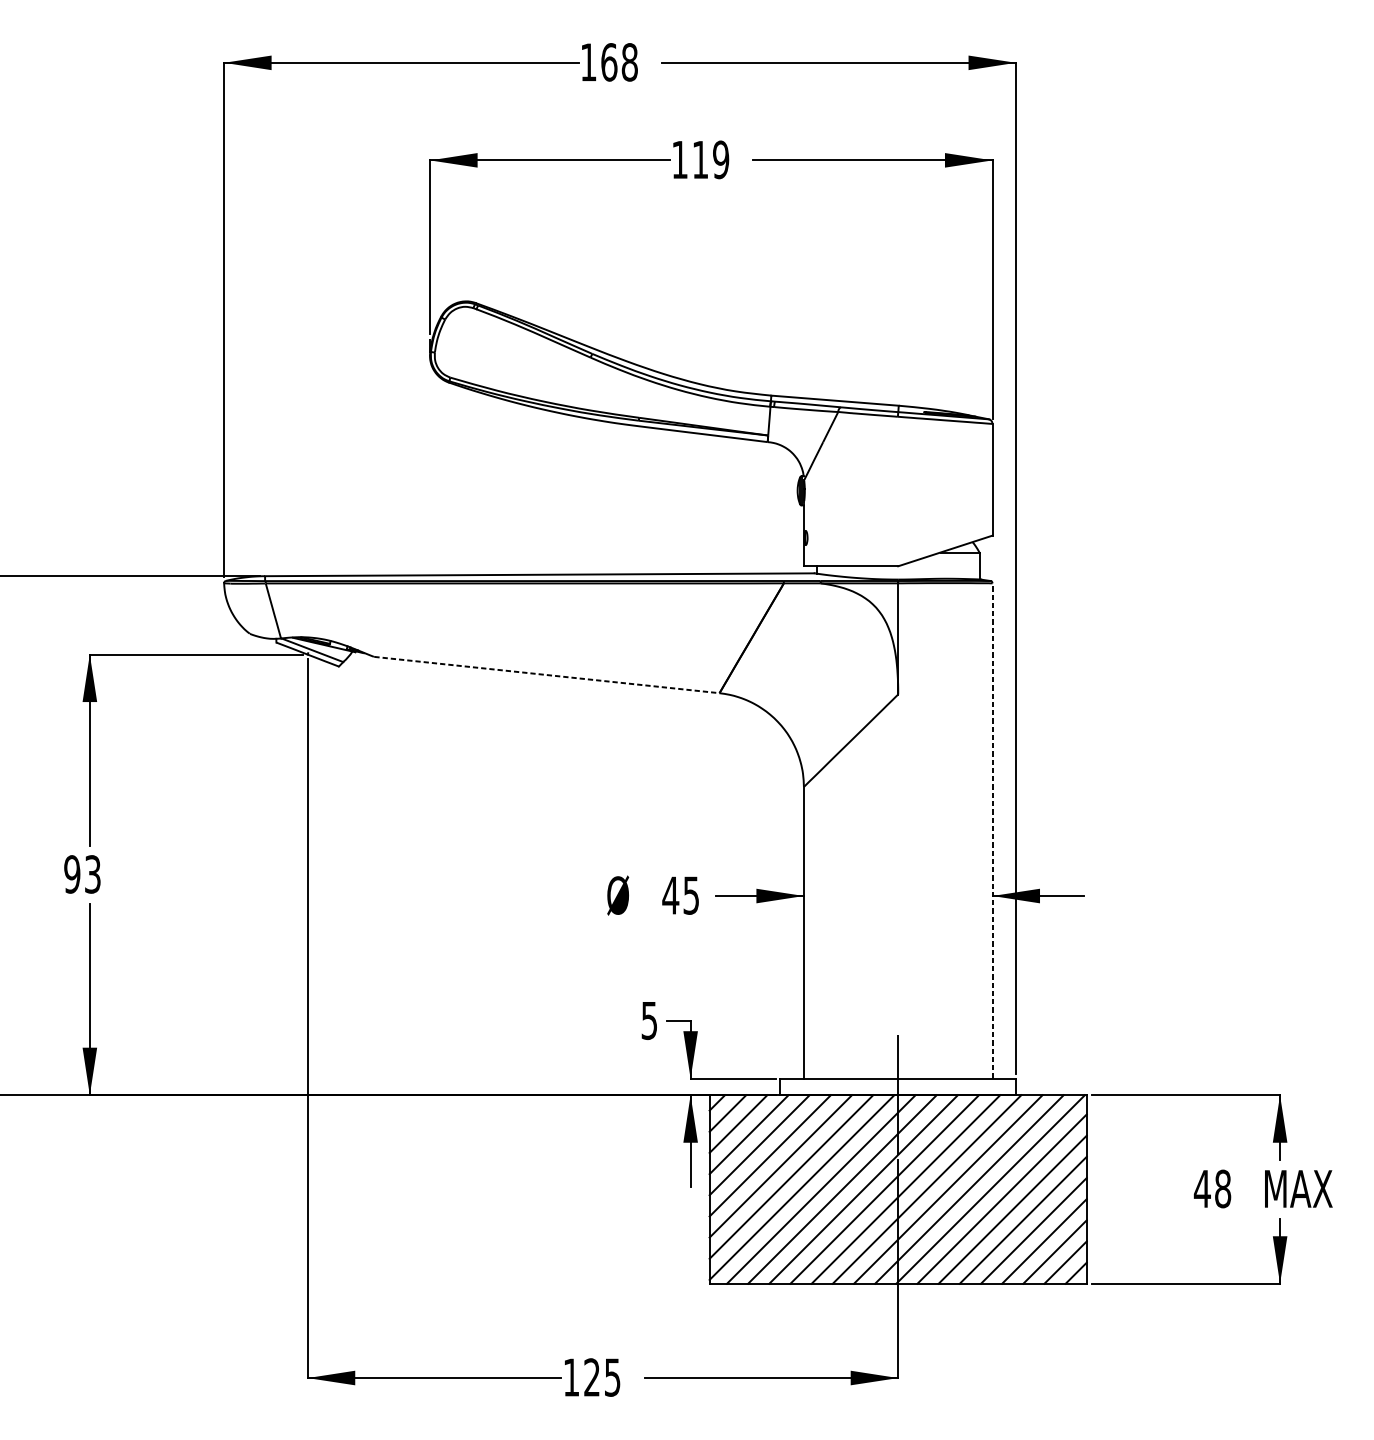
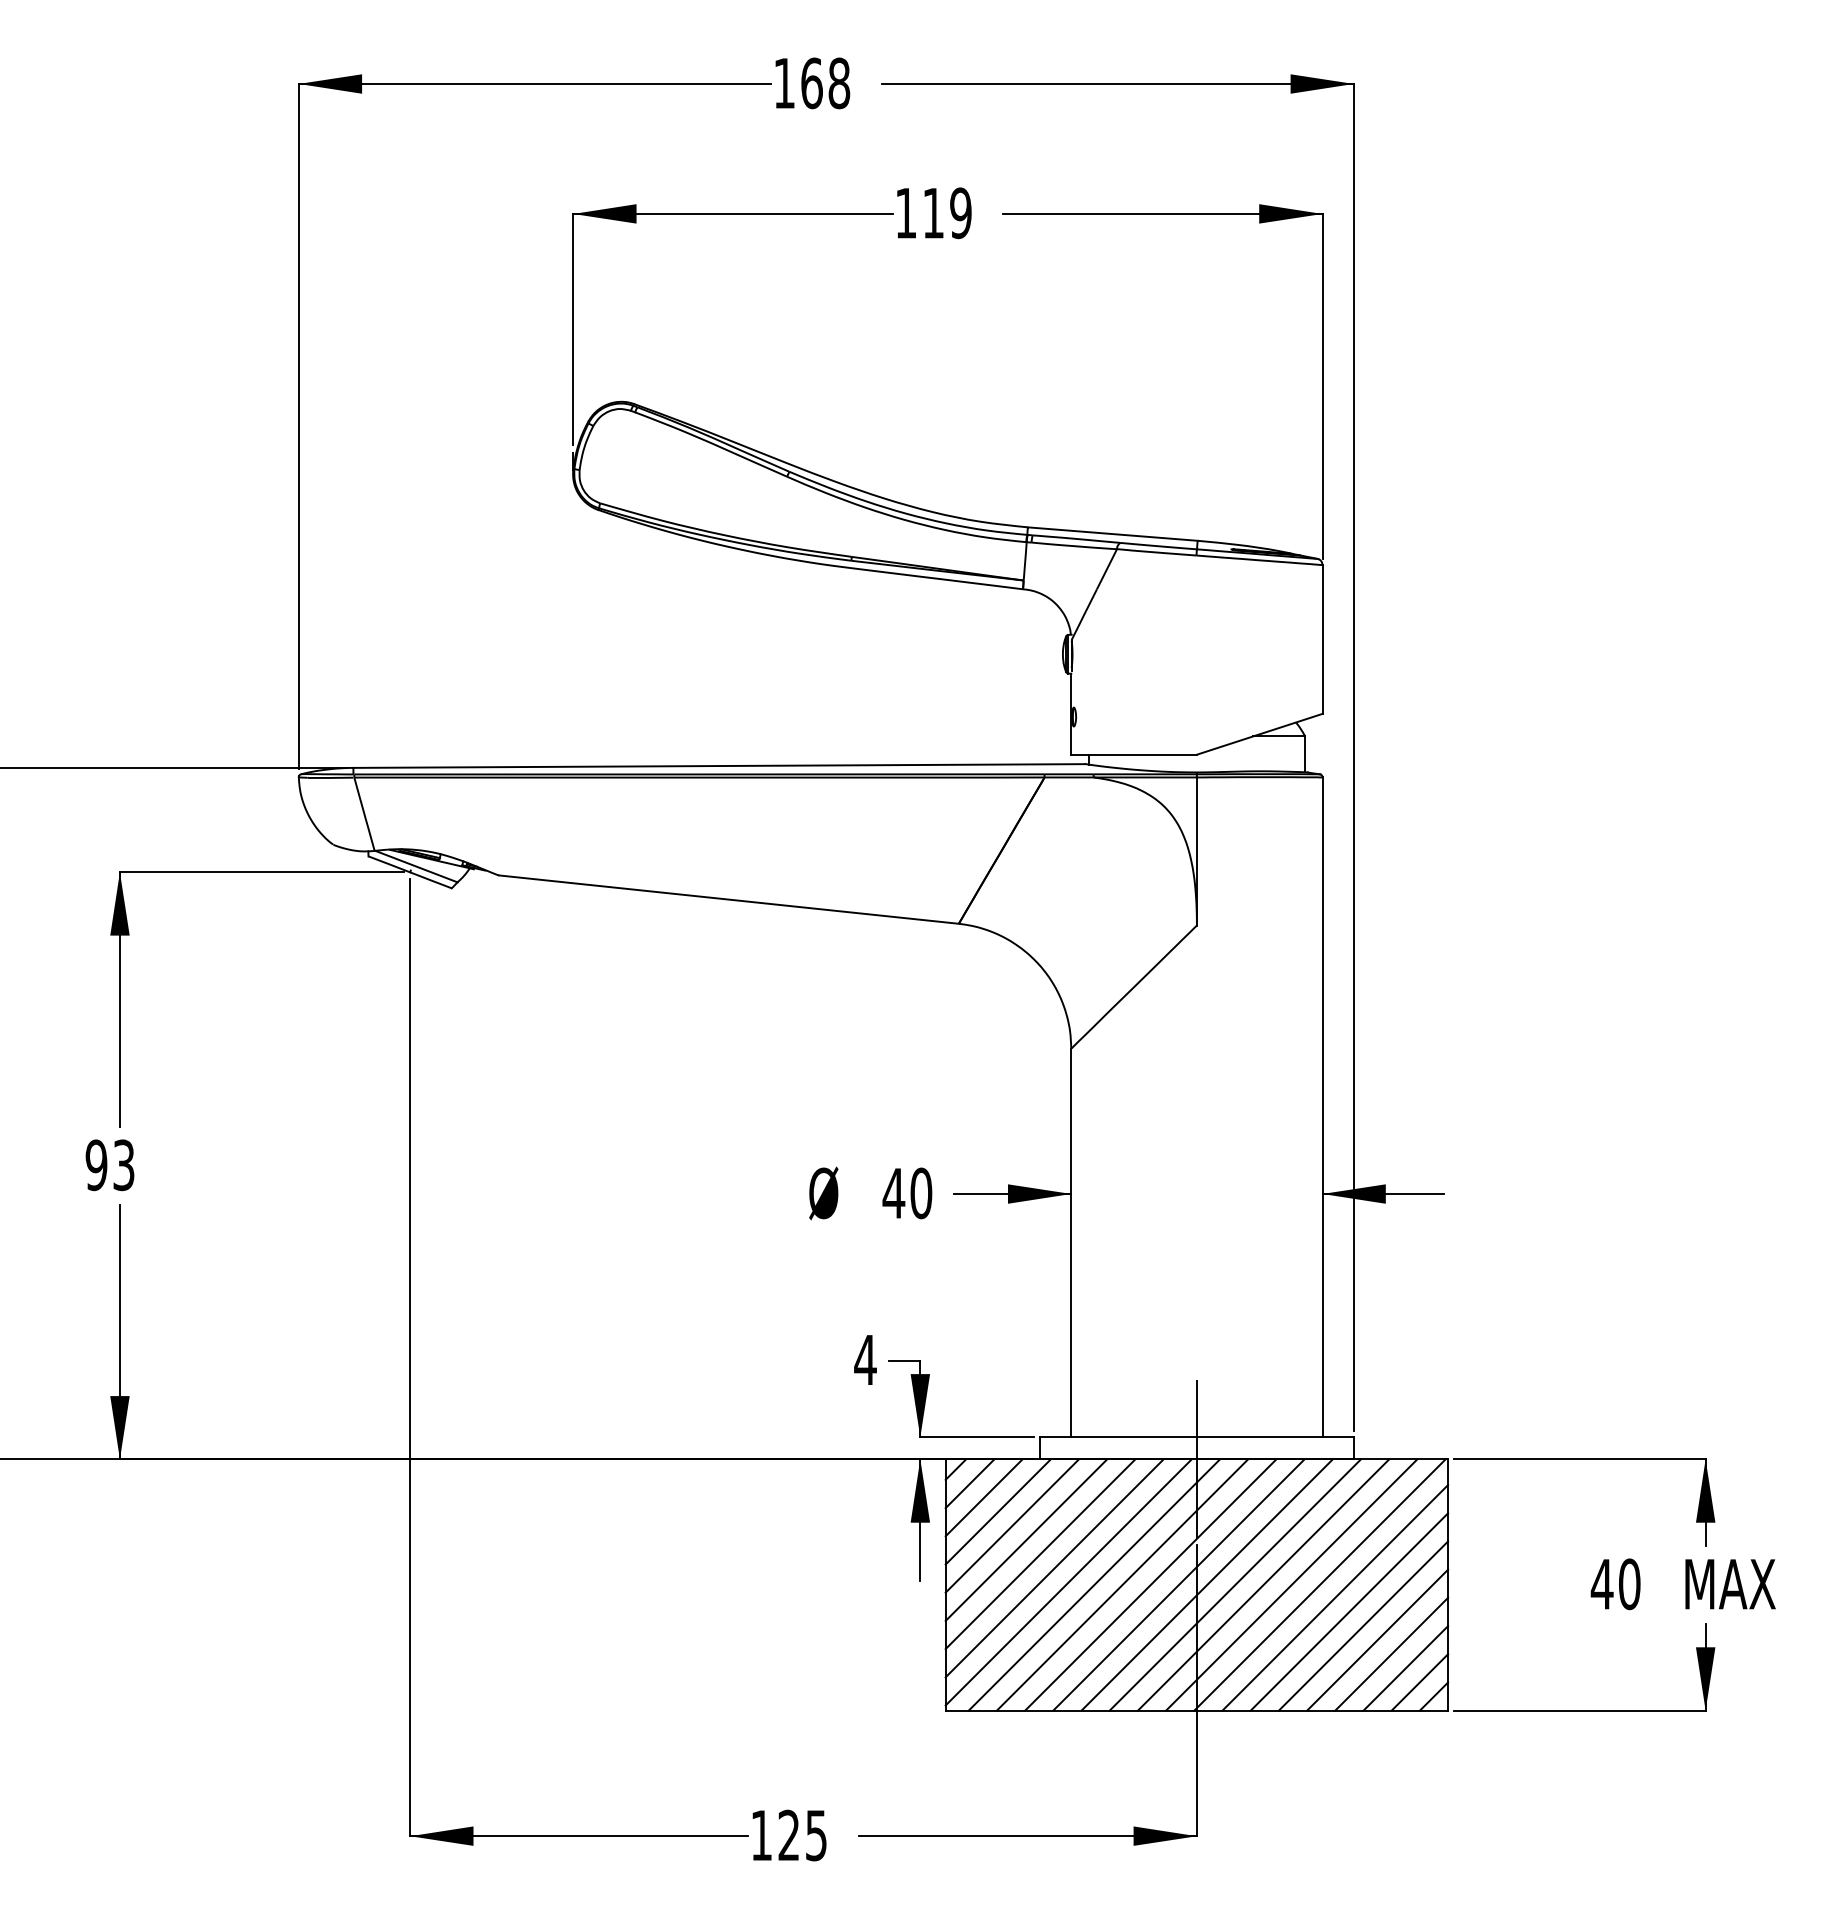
line: (547, 674) -> (729, 899), dashed -> solid
line: (992, 830) -> (1322, 1106), dashed -> solid
text: (691, 895) -> (921, 1193), 45 -> 40
text: (649, 1020) -> (865, 1360), 5 -> 4
text: (1222, 1188) -> (1629, 1583), 48 -> 40

